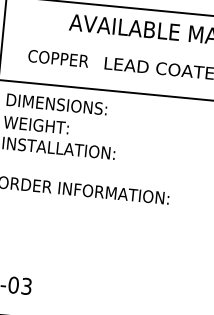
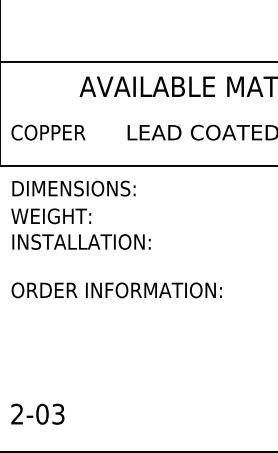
text: (58, 58) -> (48, 132), moved

